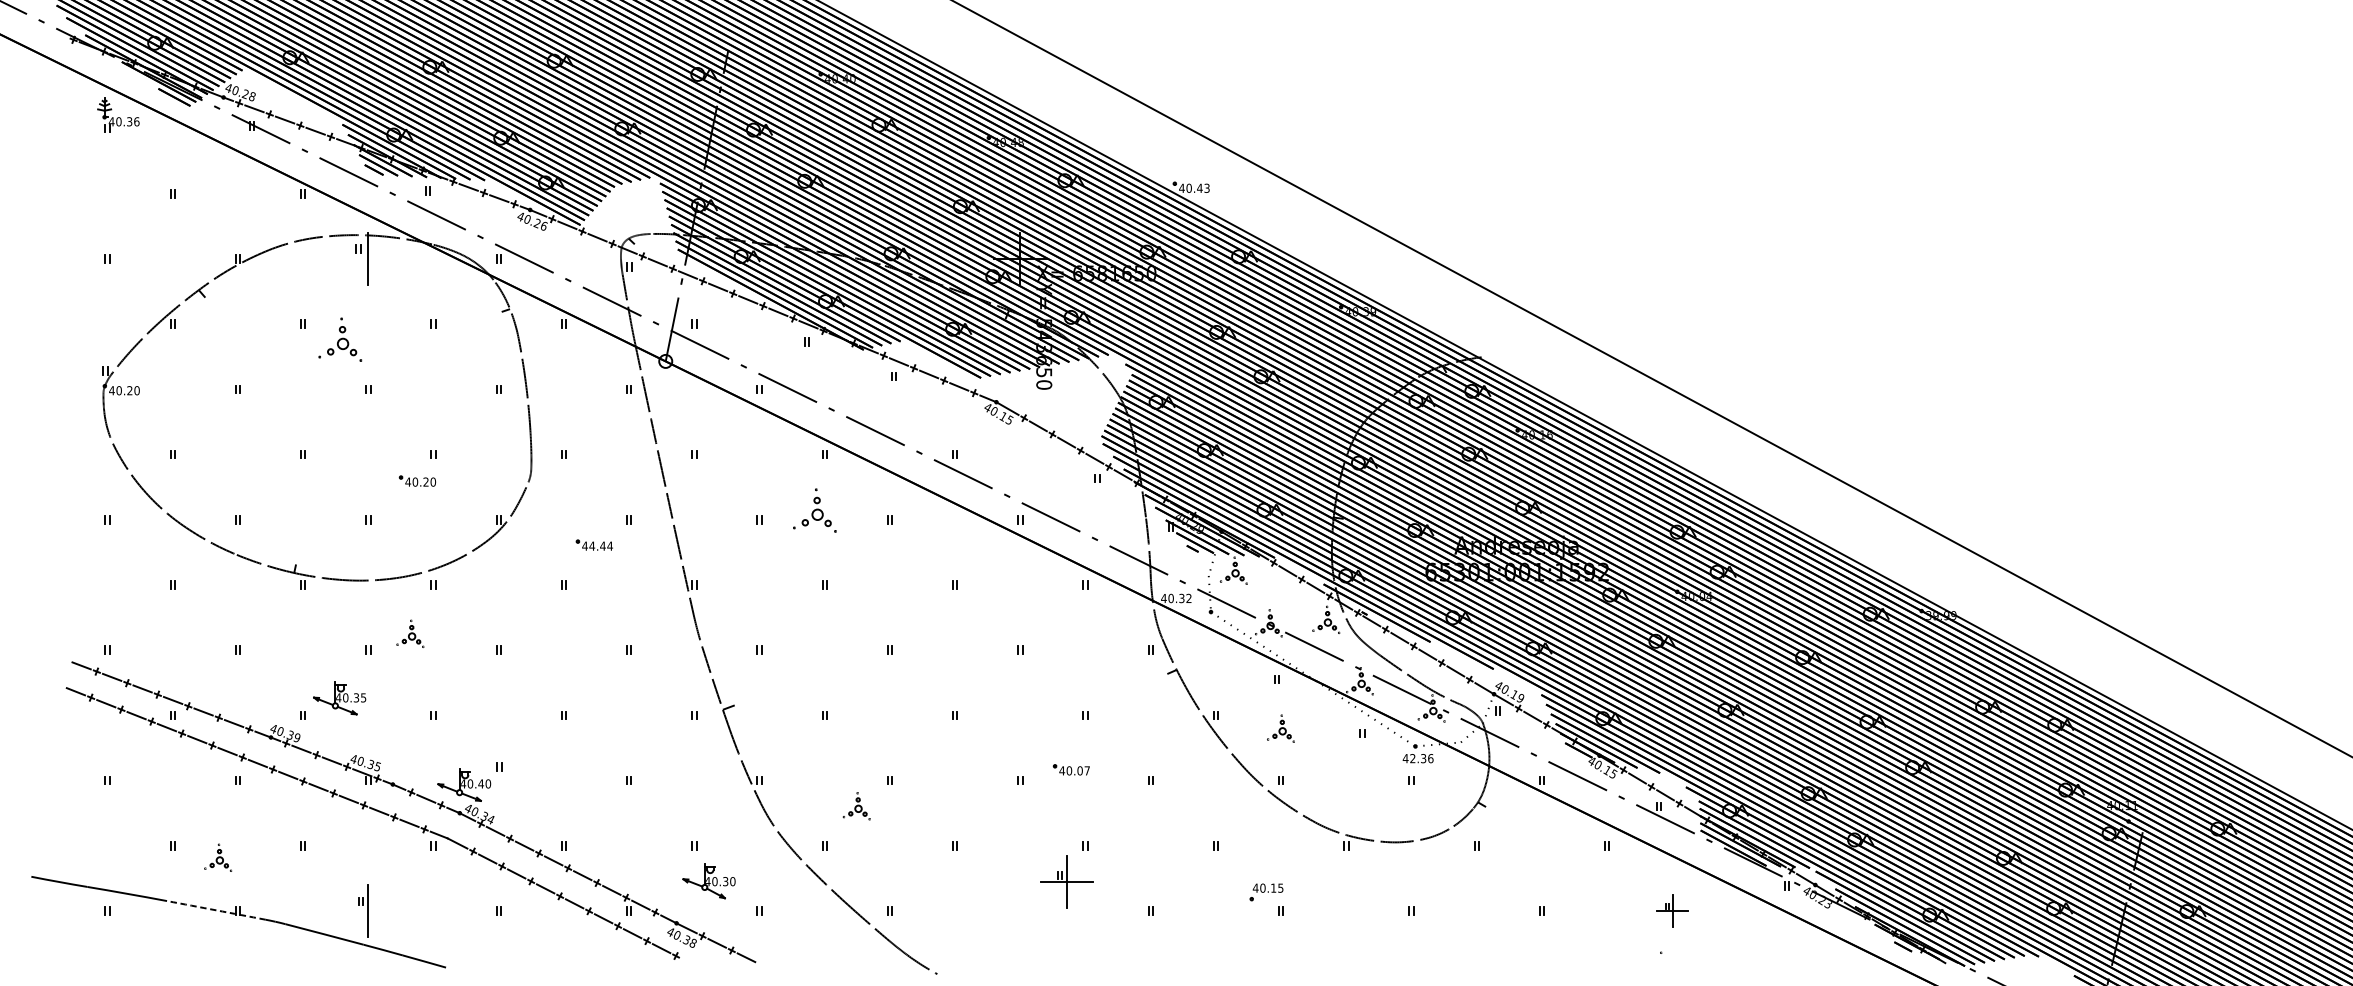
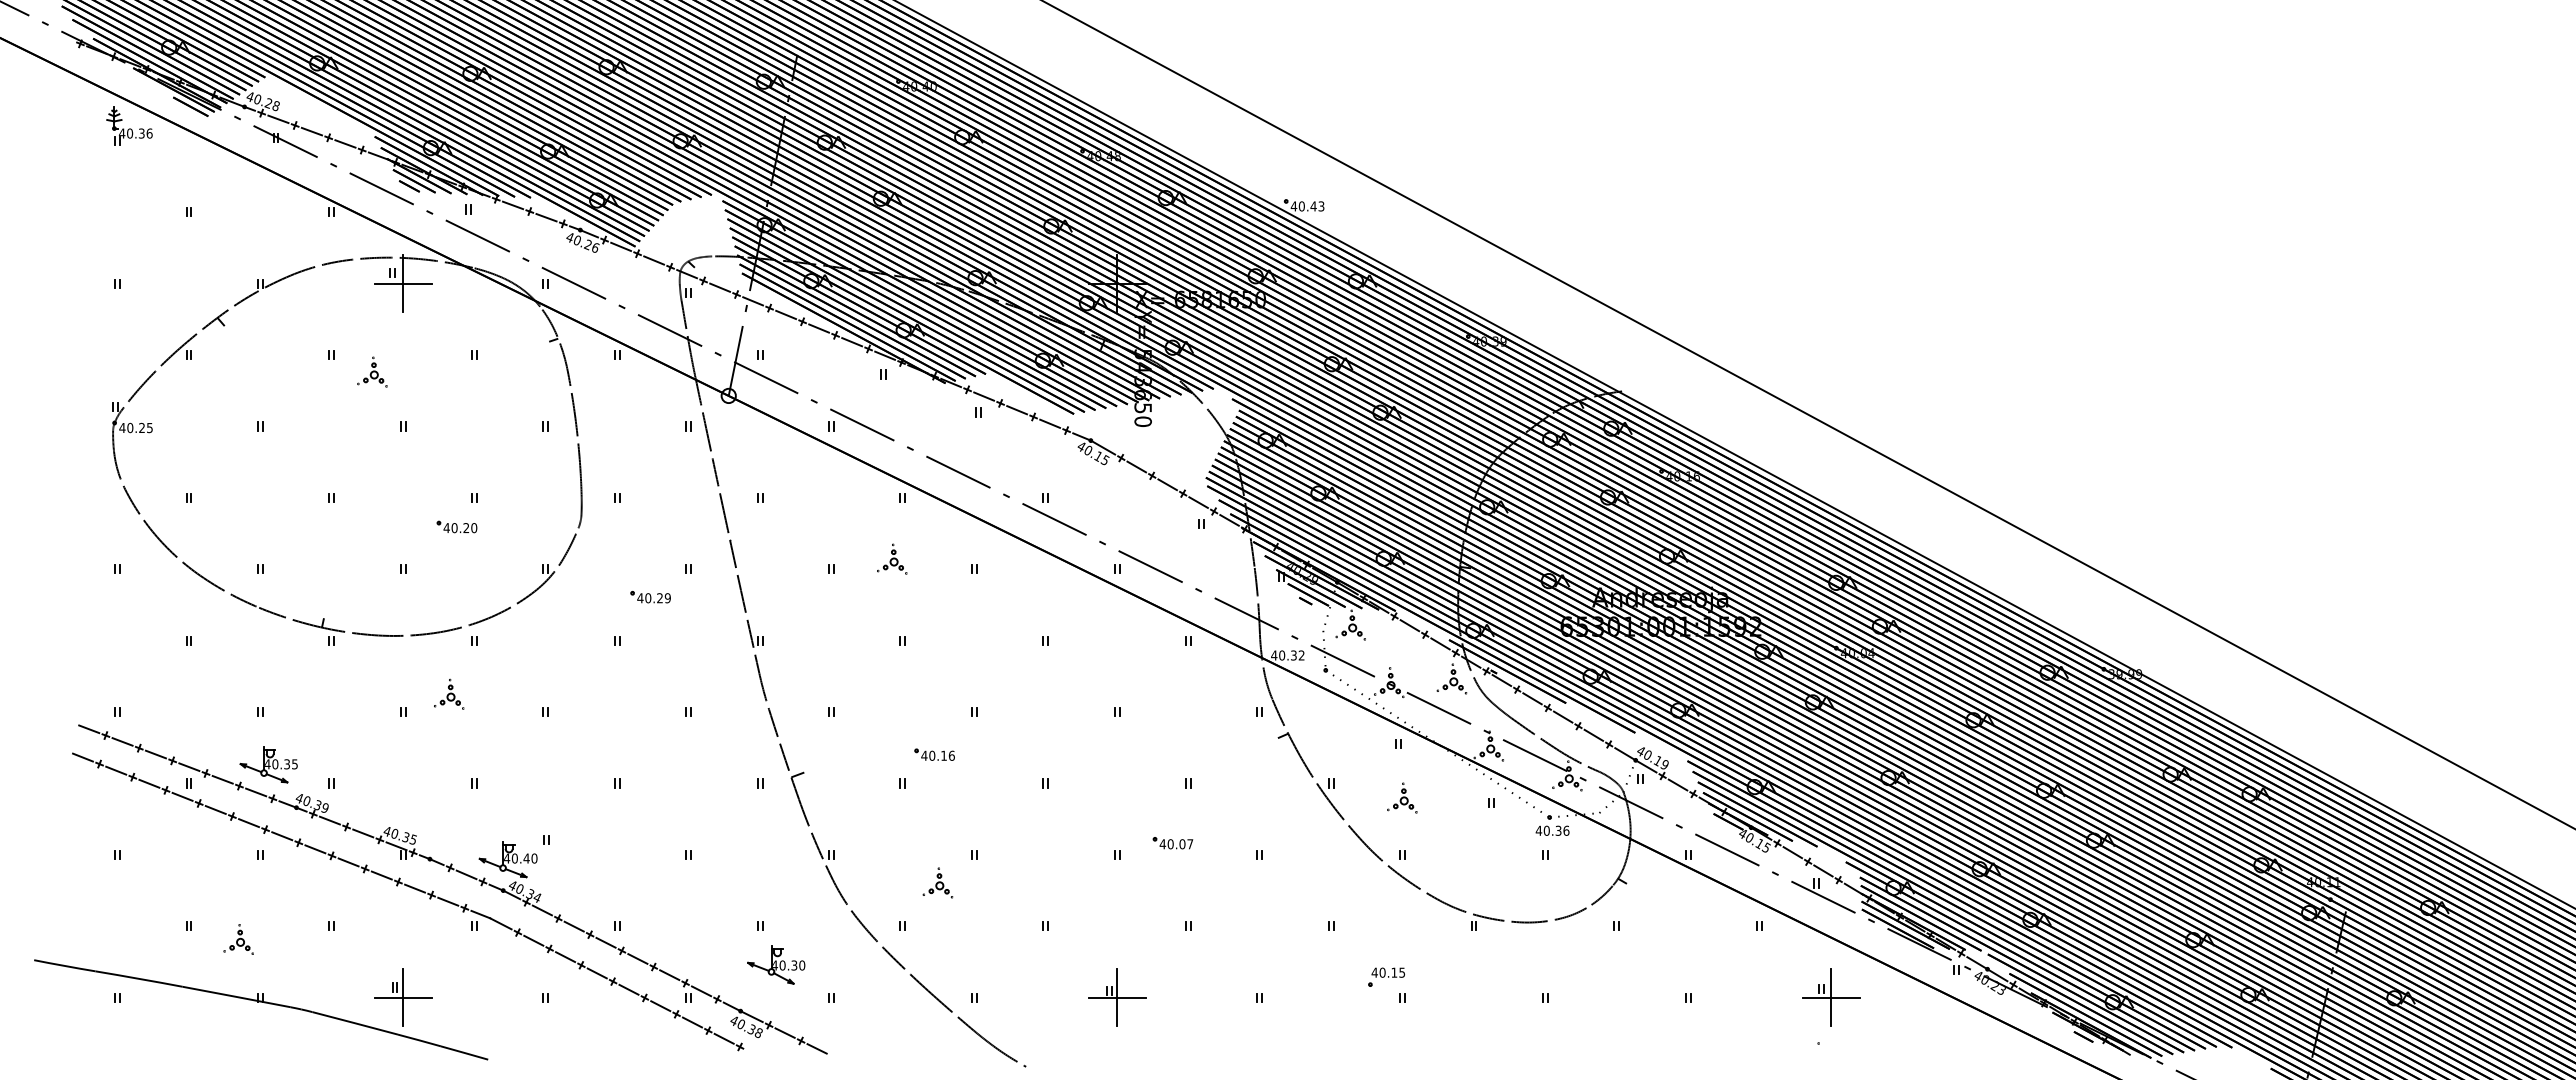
line: (367, 258) -> (402, 283), added
part: (340, 339) -> (372, 371), size x0.62
text: (136, 391) -> (149, 428), 40.20 -> 40.25
part: (815, 509) -> (892, 558), size x0.62
text: (601, 546) -> (658, 598), 44.44 -> 40.29
part: (853, 688) -> (934, 754), added
part: (339, 698) -> (268, 764), moved
text: (1412, 758) -> (1546, 830), 42.36 -> 40.36
part: (1067, 881) -> (1117, 997), moved
arc: (216, 909) -> (236, 996), dashed -> solid
line: (367, 910) -> (402, 997), added
part: (1672, 910) -> (1831, 997), size x1.67

